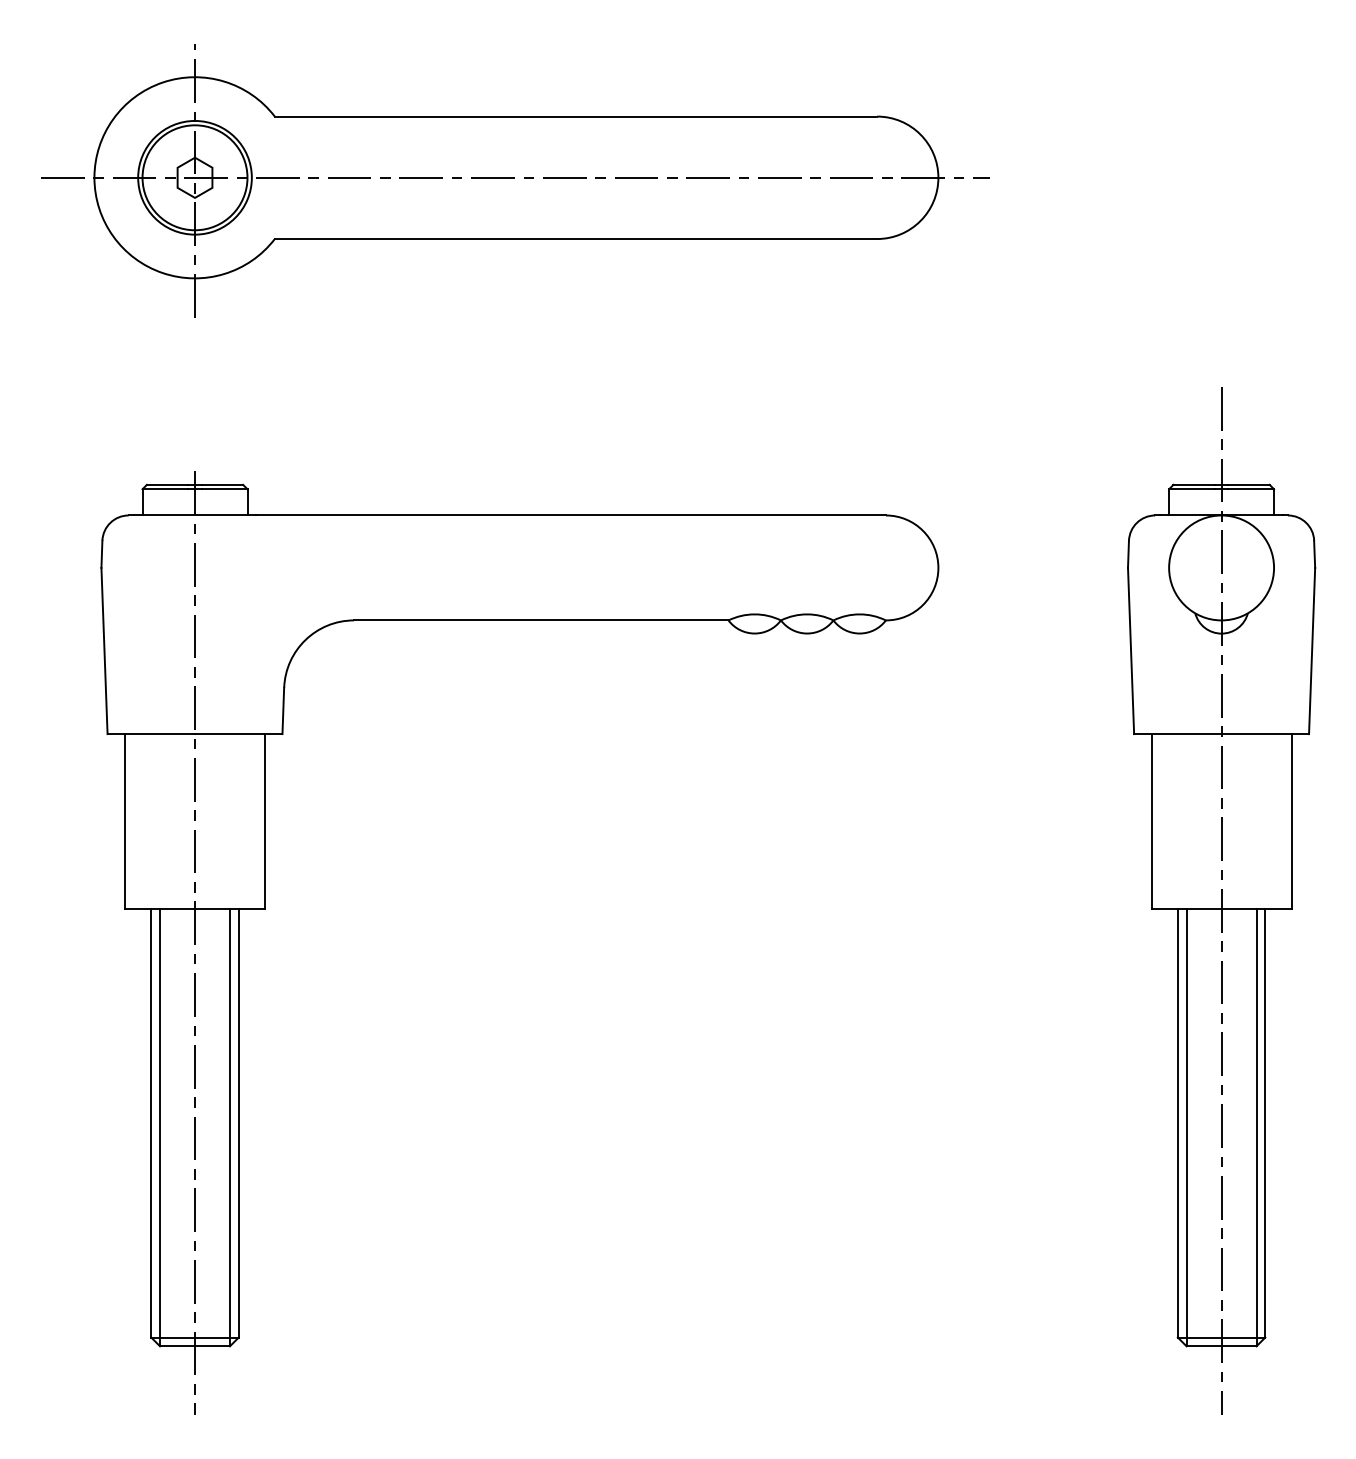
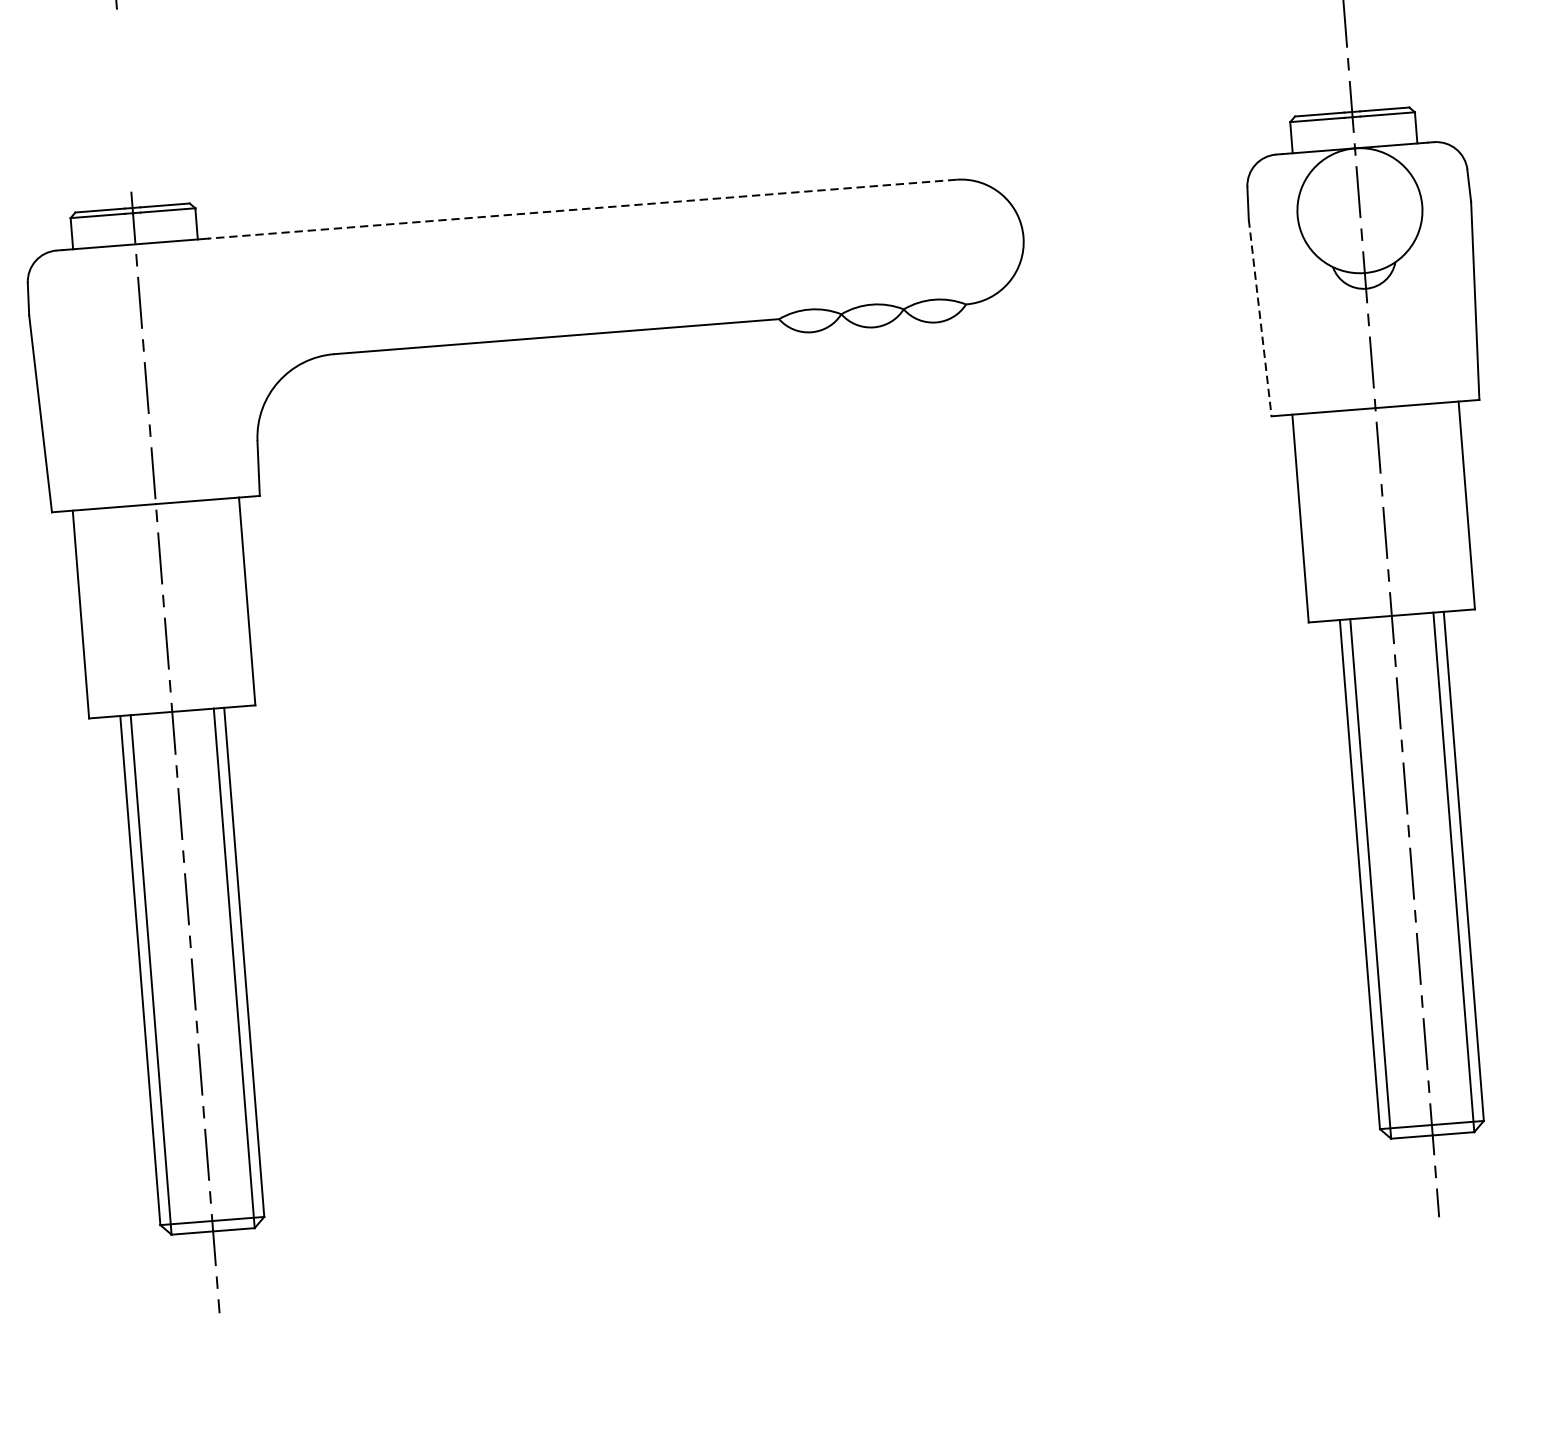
line: (571, 515) -> (582, 209), solid -> dashed
line: (1131, 651) -> (1260, 318), solid -> dashed

